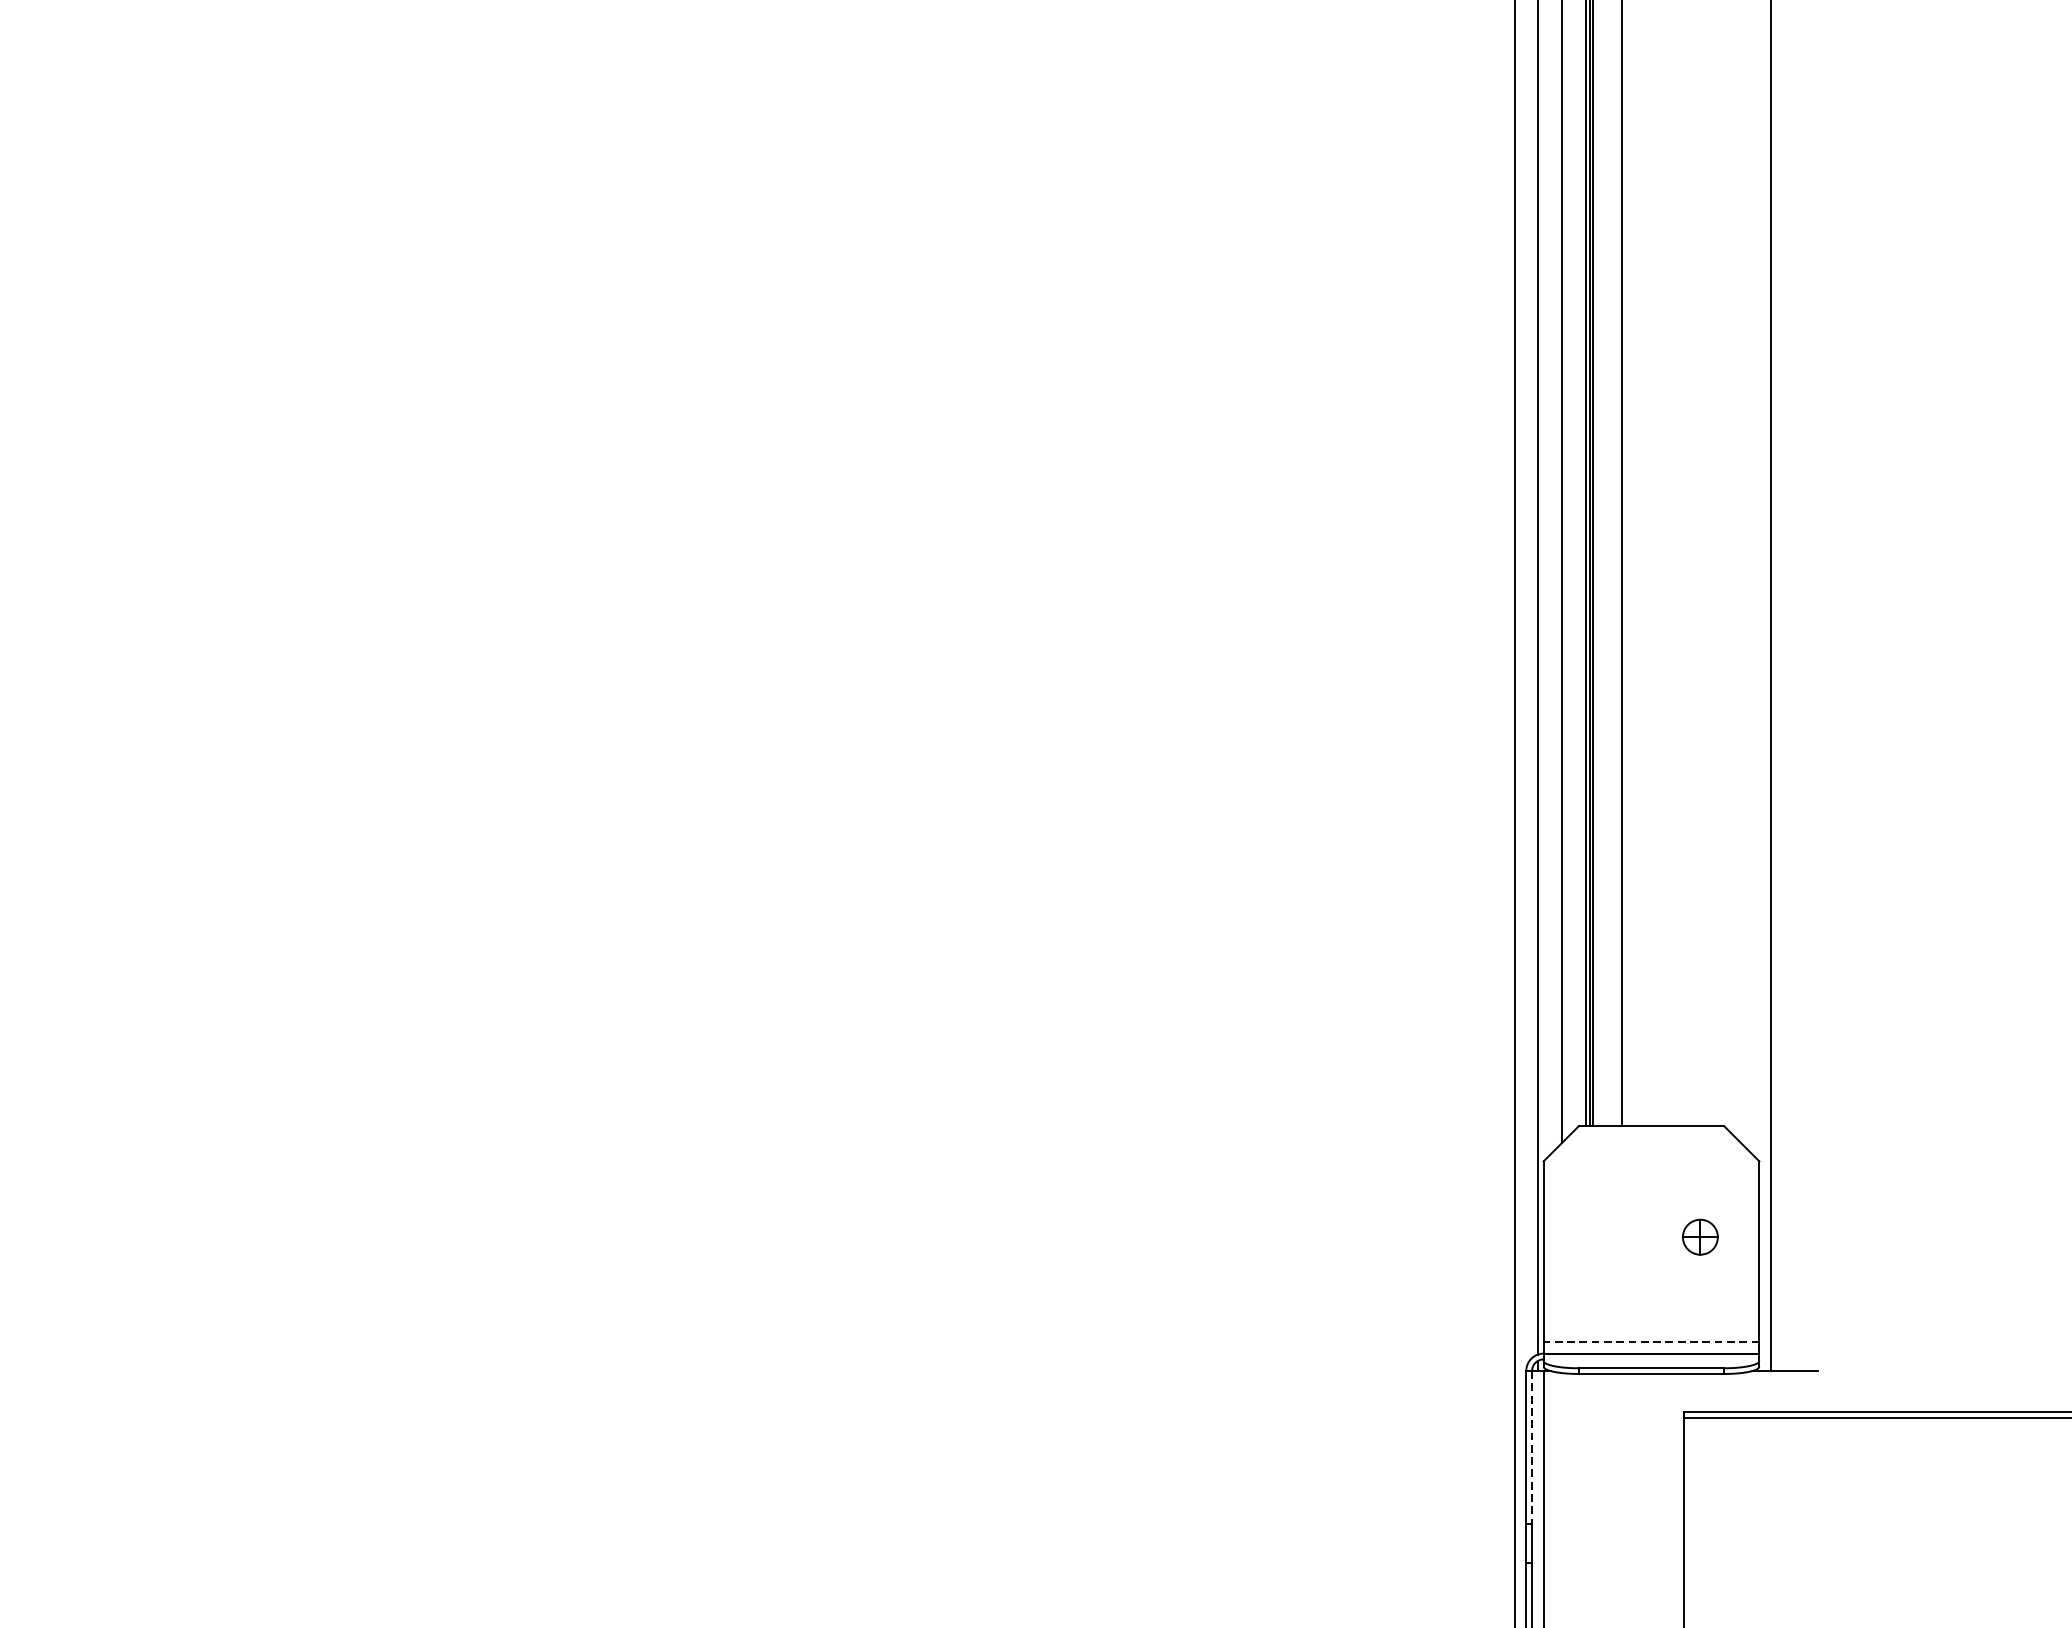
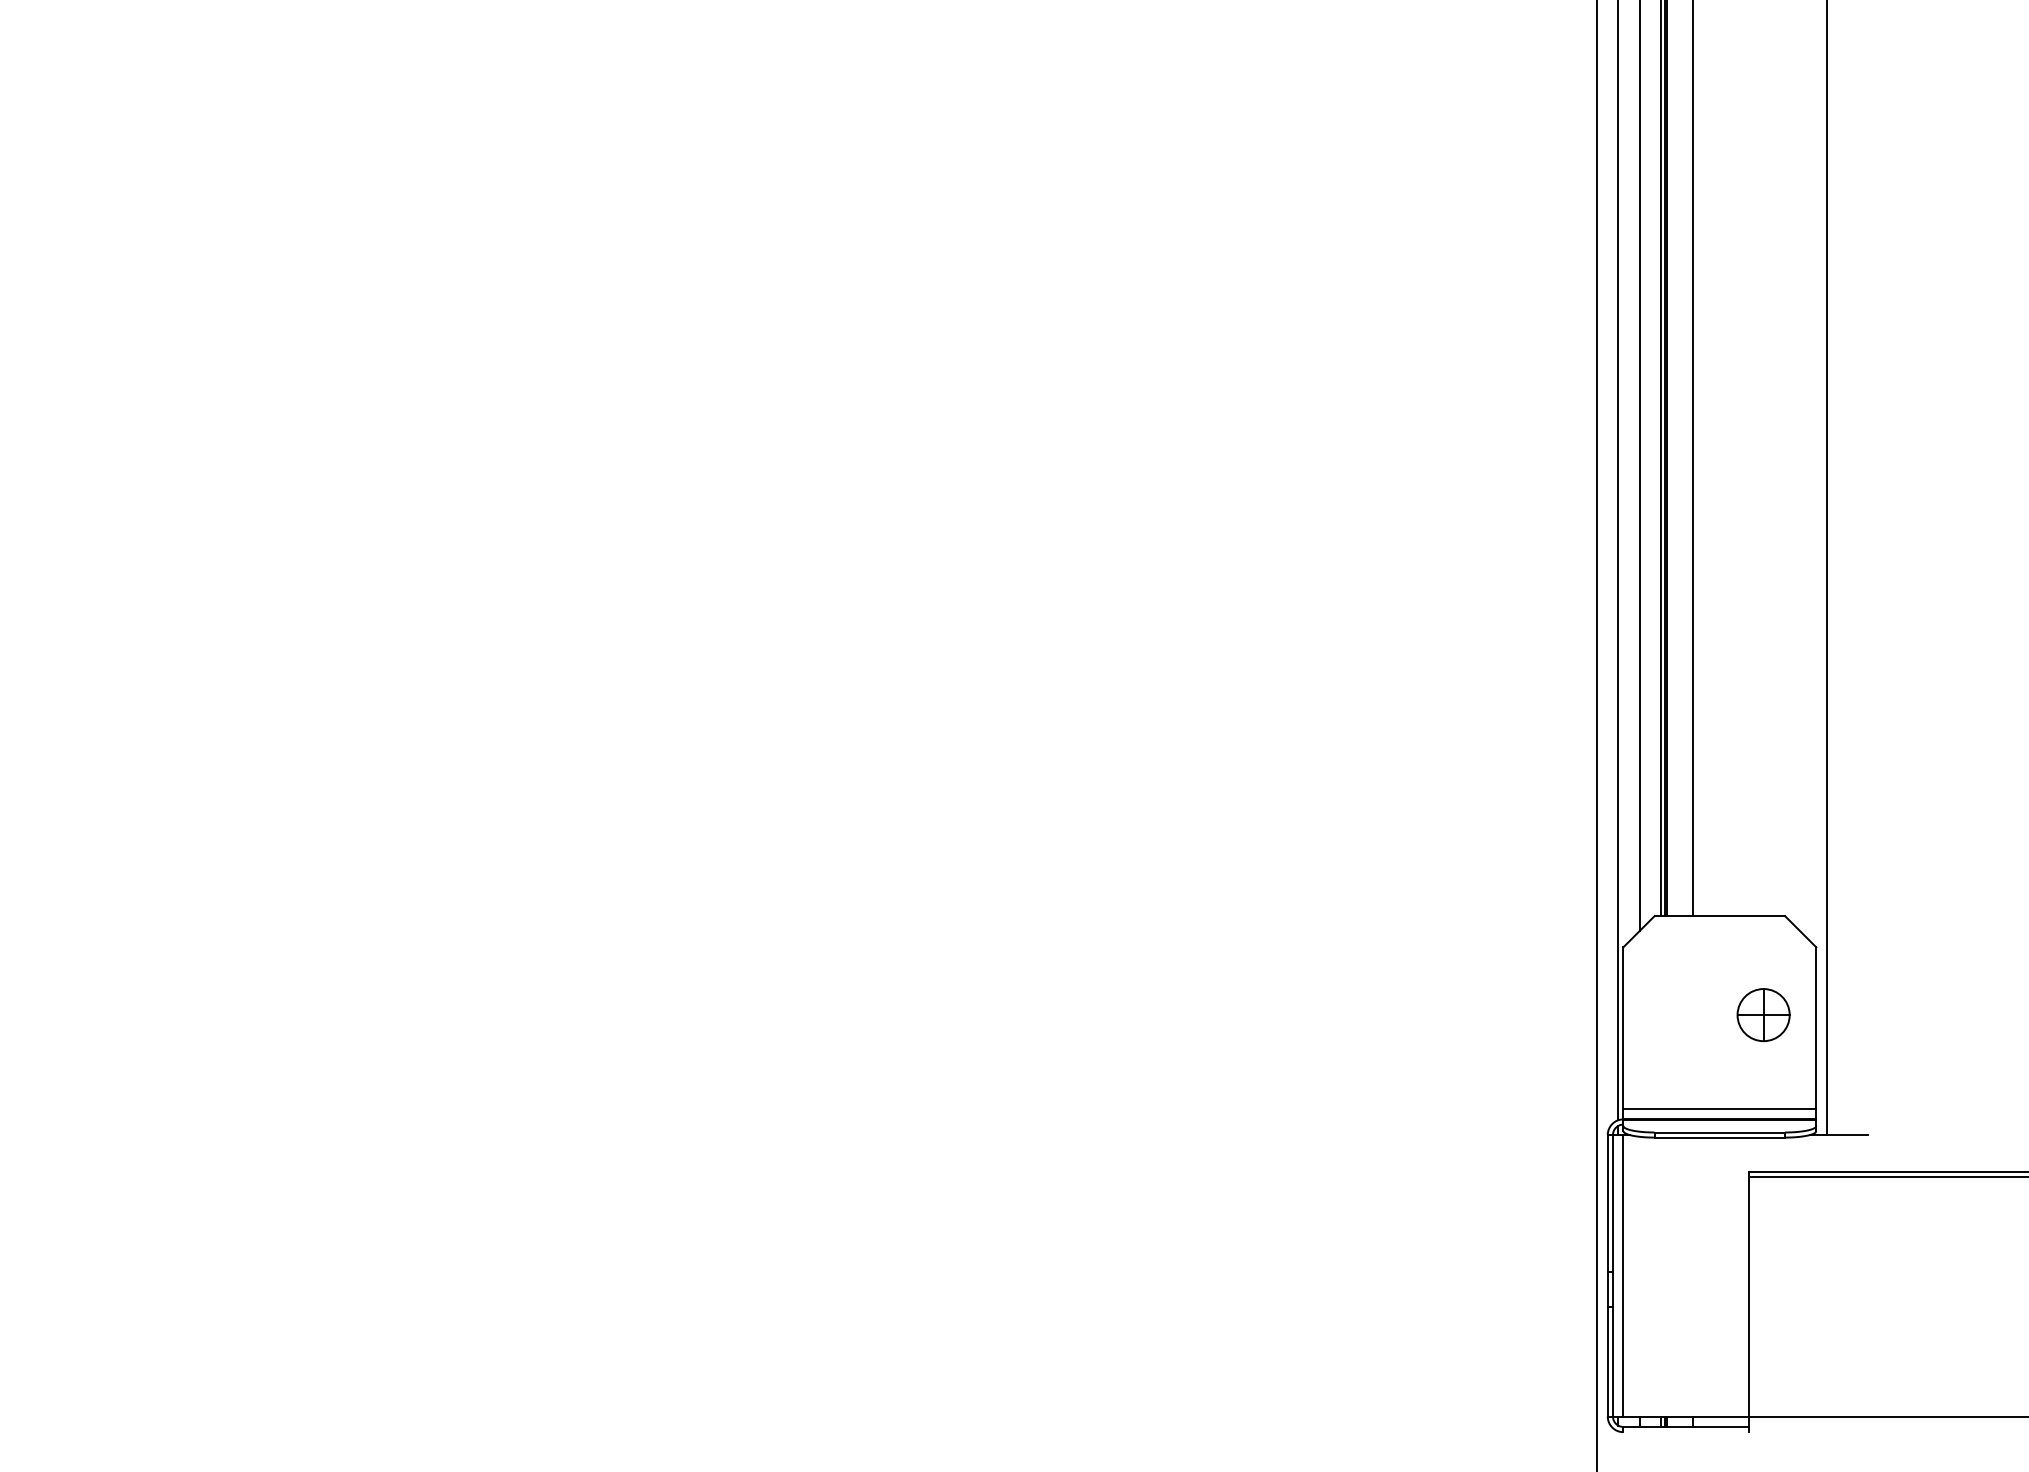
part: (1700, 1237) -> (1763, 1015), size x1.67
line: (1651, 1341) -> (1719, 1108), dashed -> solid
line: (1531, 1448) -> (1612, 1204), dashed -> solid

